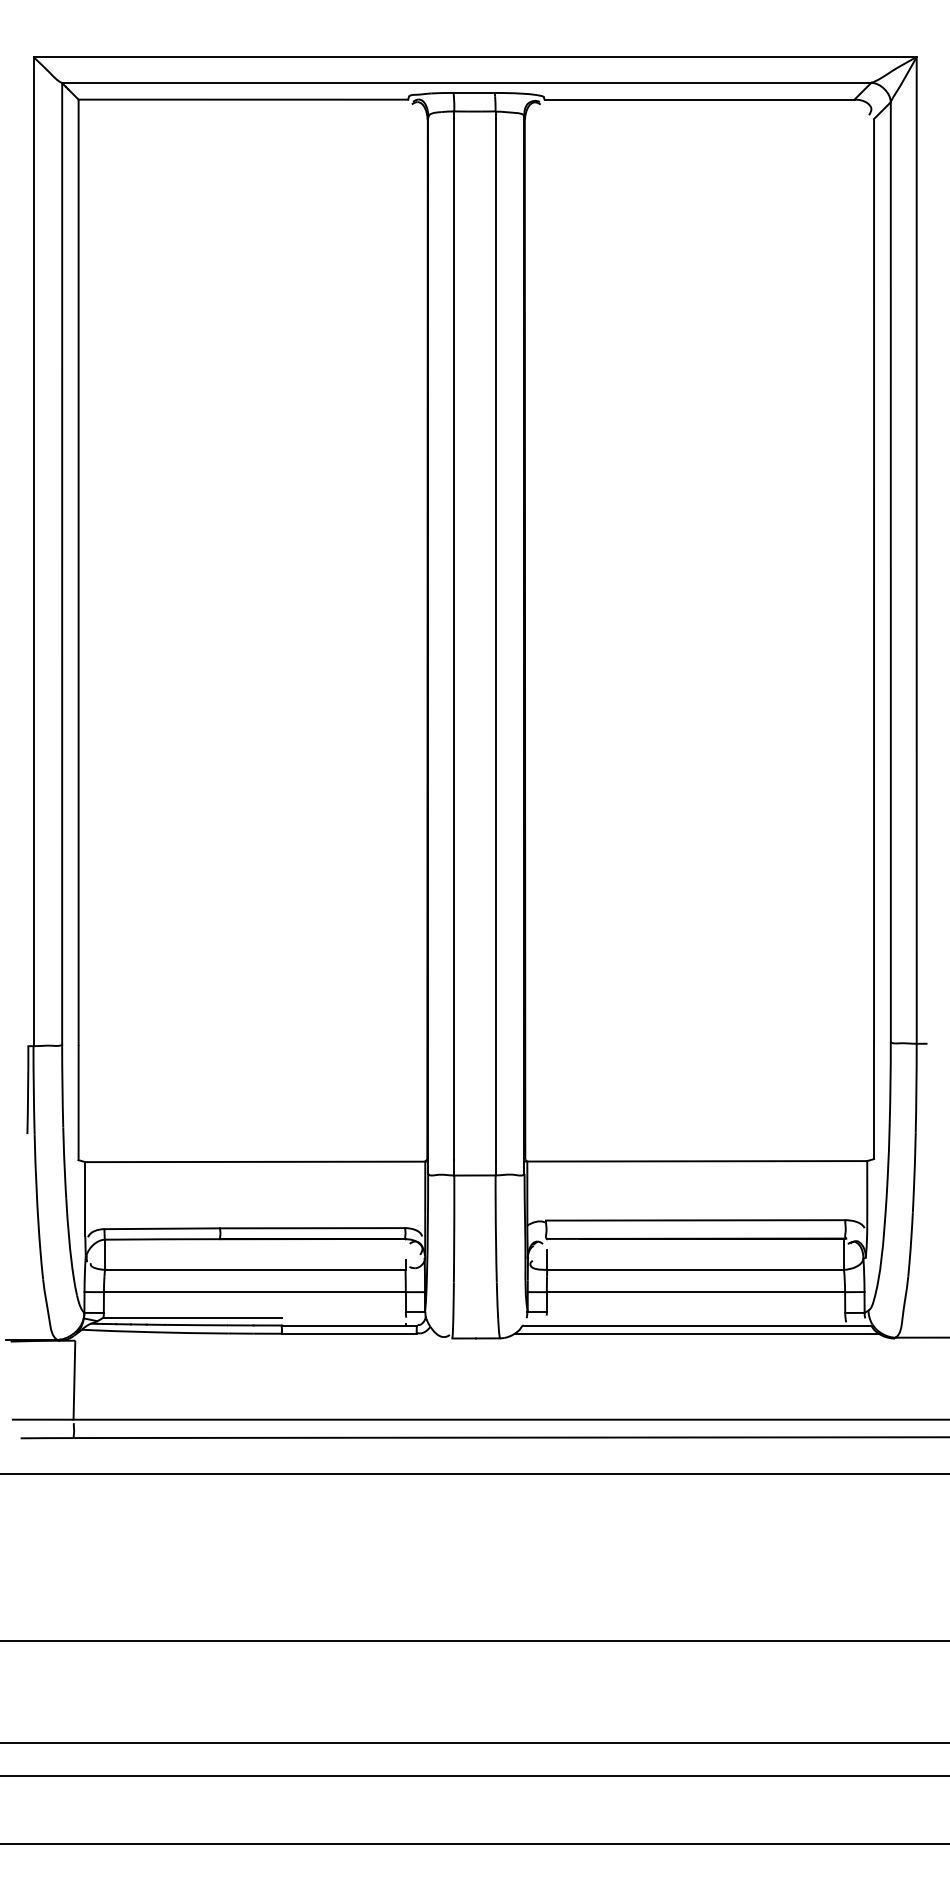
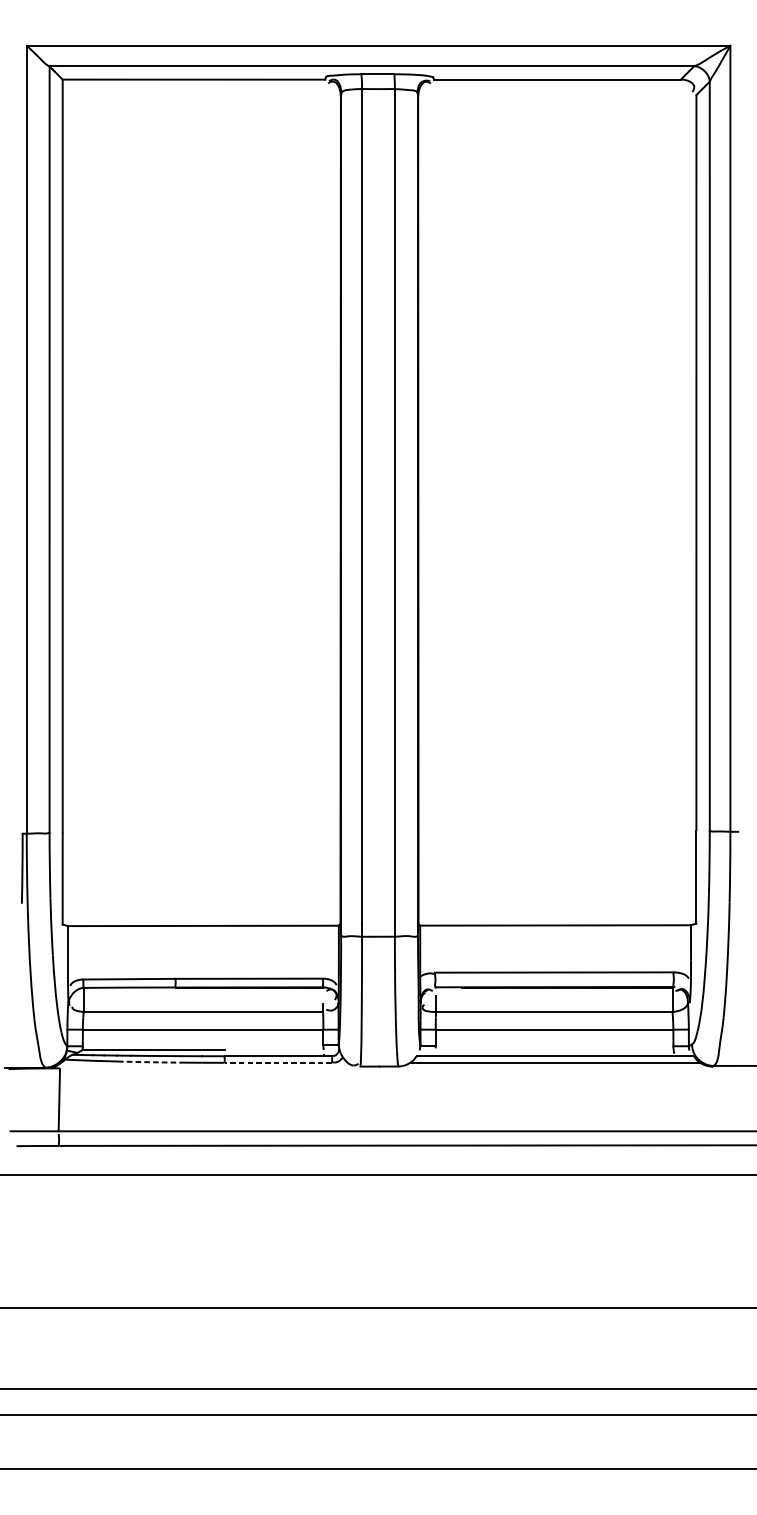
arc: (188, 1333) -> (150, 1062), solid -> dashed
line: (348, 1333) -> (277, 1062), solid -> dashed

